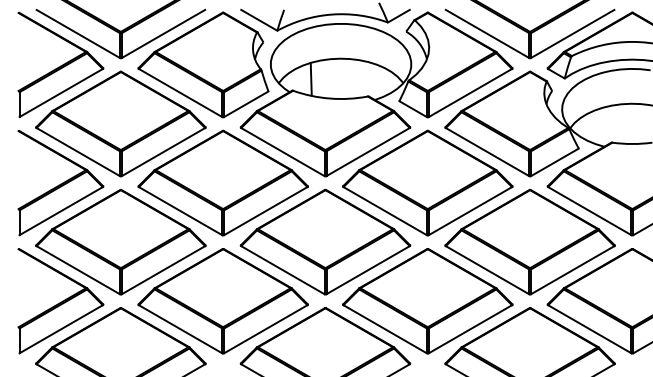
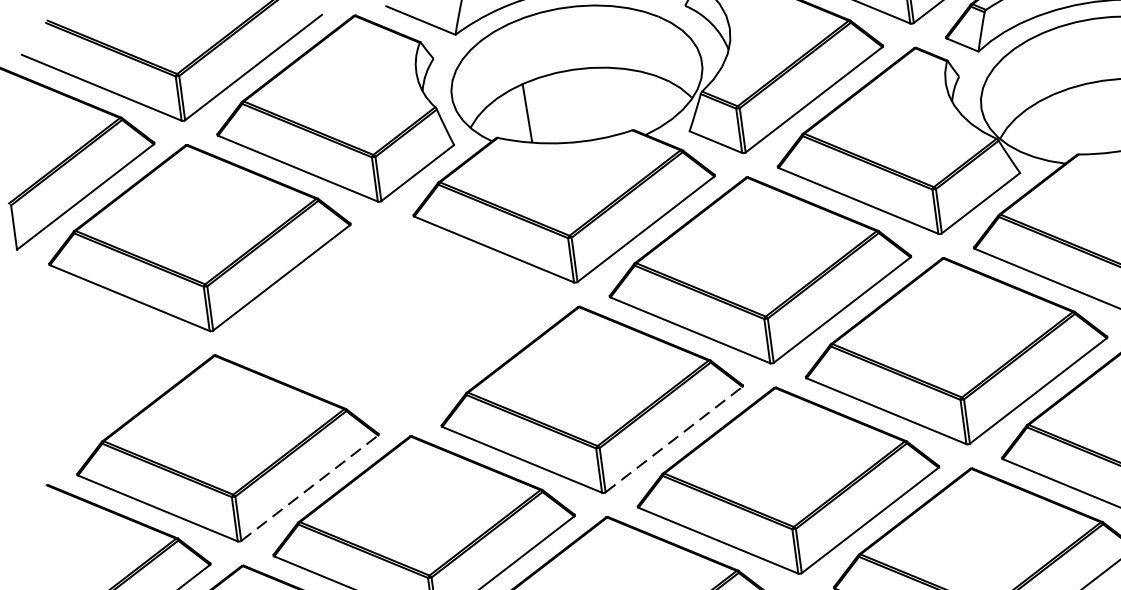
part: (222, 182) -> (393, 318), removed
part: (60, 183) -> (105, 358), removed
line: (163, 269) -> (309, 486), solid -> dashed
line: (368, 269) -> (674, 438), solid -> dashed

